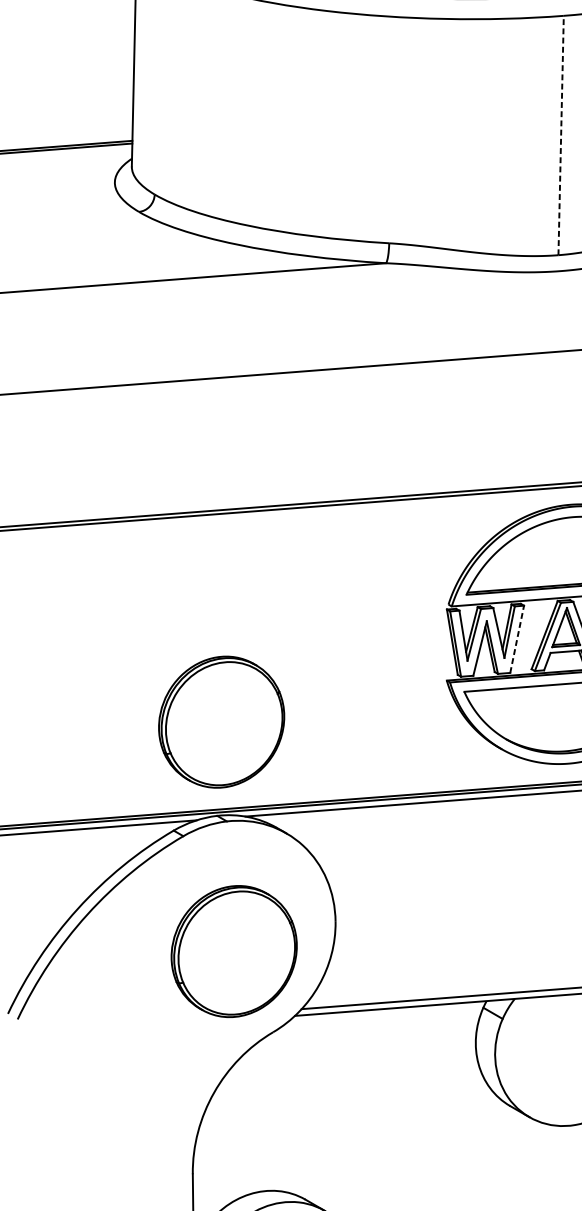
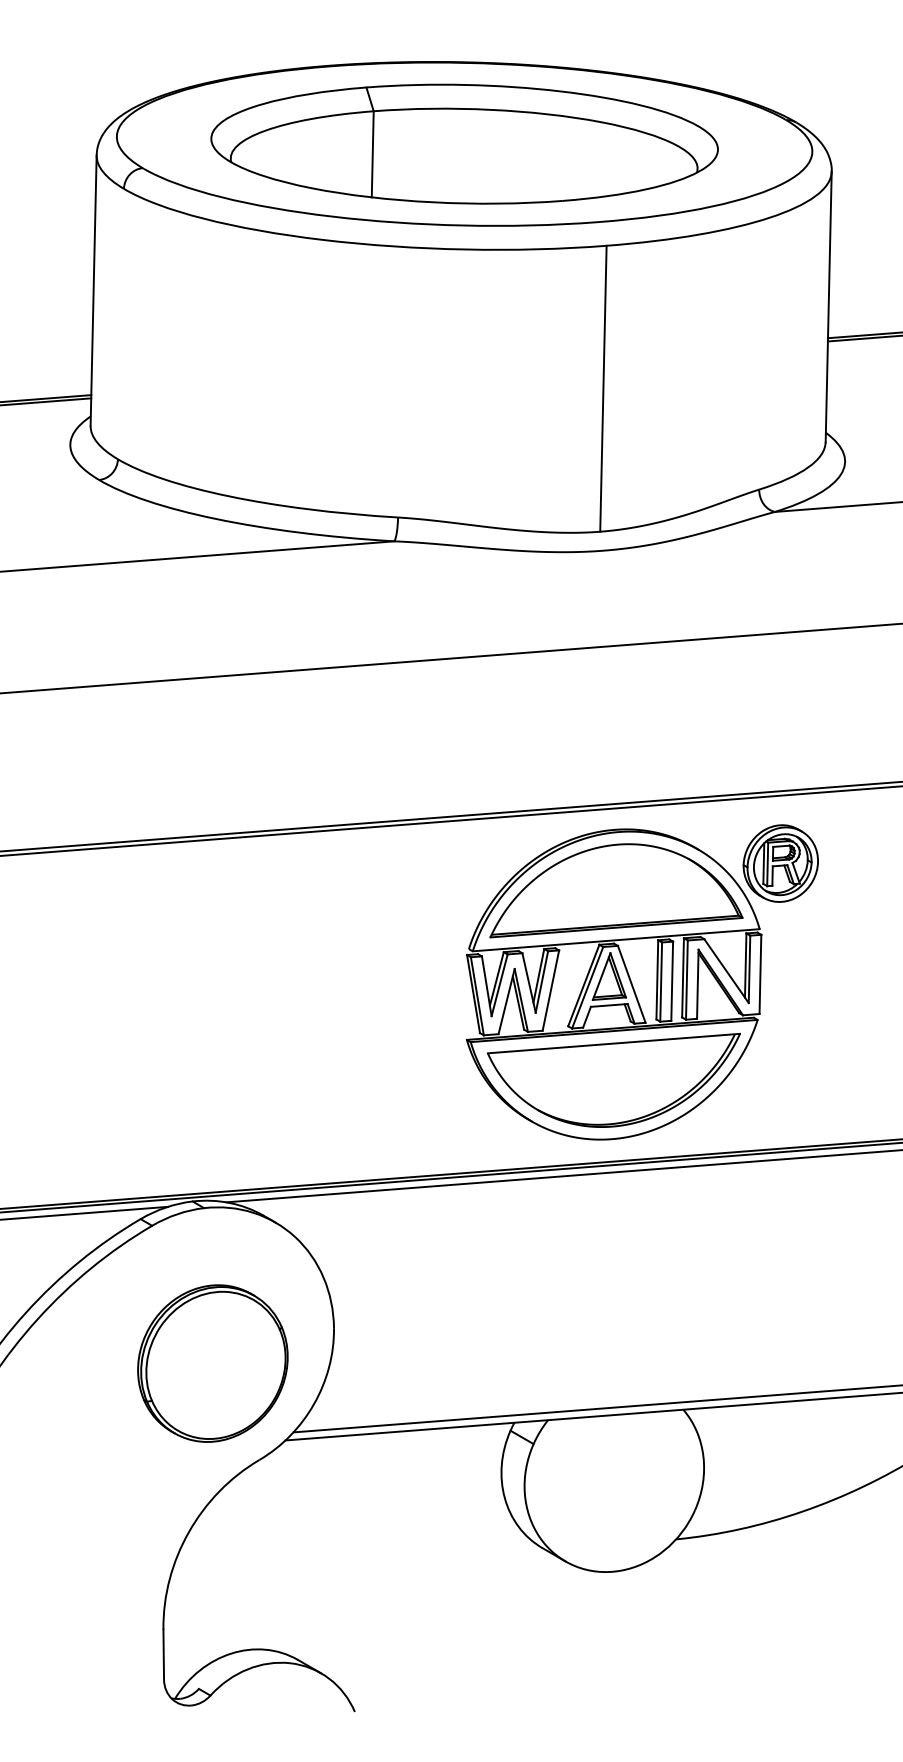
line: (561, 135) -> (603, 388), dashed -> solid
line: (517, 639) -> (551, 990), dashed -> solid
part: (221, 722) -> (197, 1089), removed

